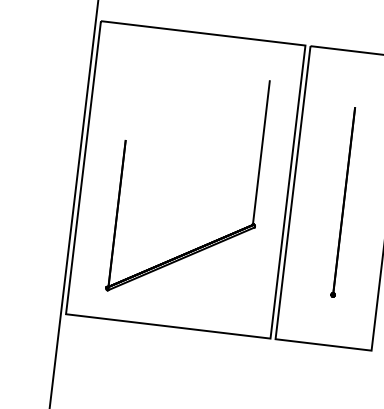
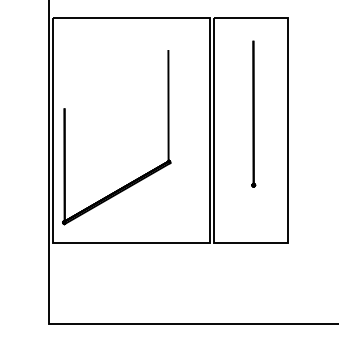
part: (343, 201) -> (253, 113), moved
part: (215, 239) -> (141, 175), moved

